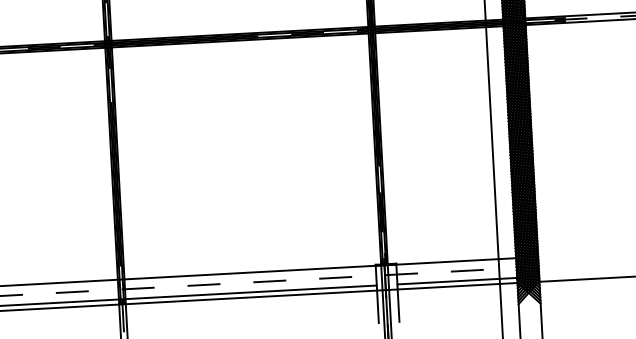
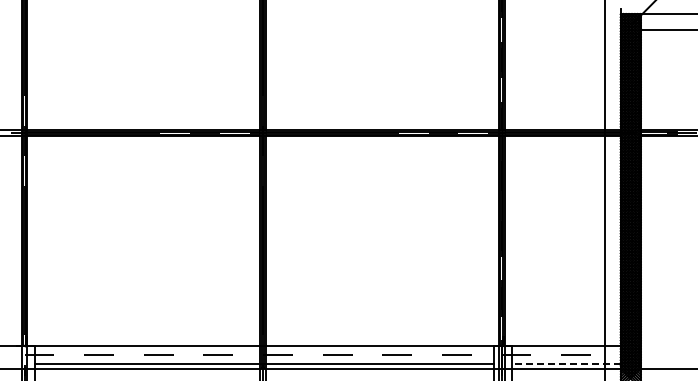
line: (457, 281) -> (566, 364), solid -> dashed

